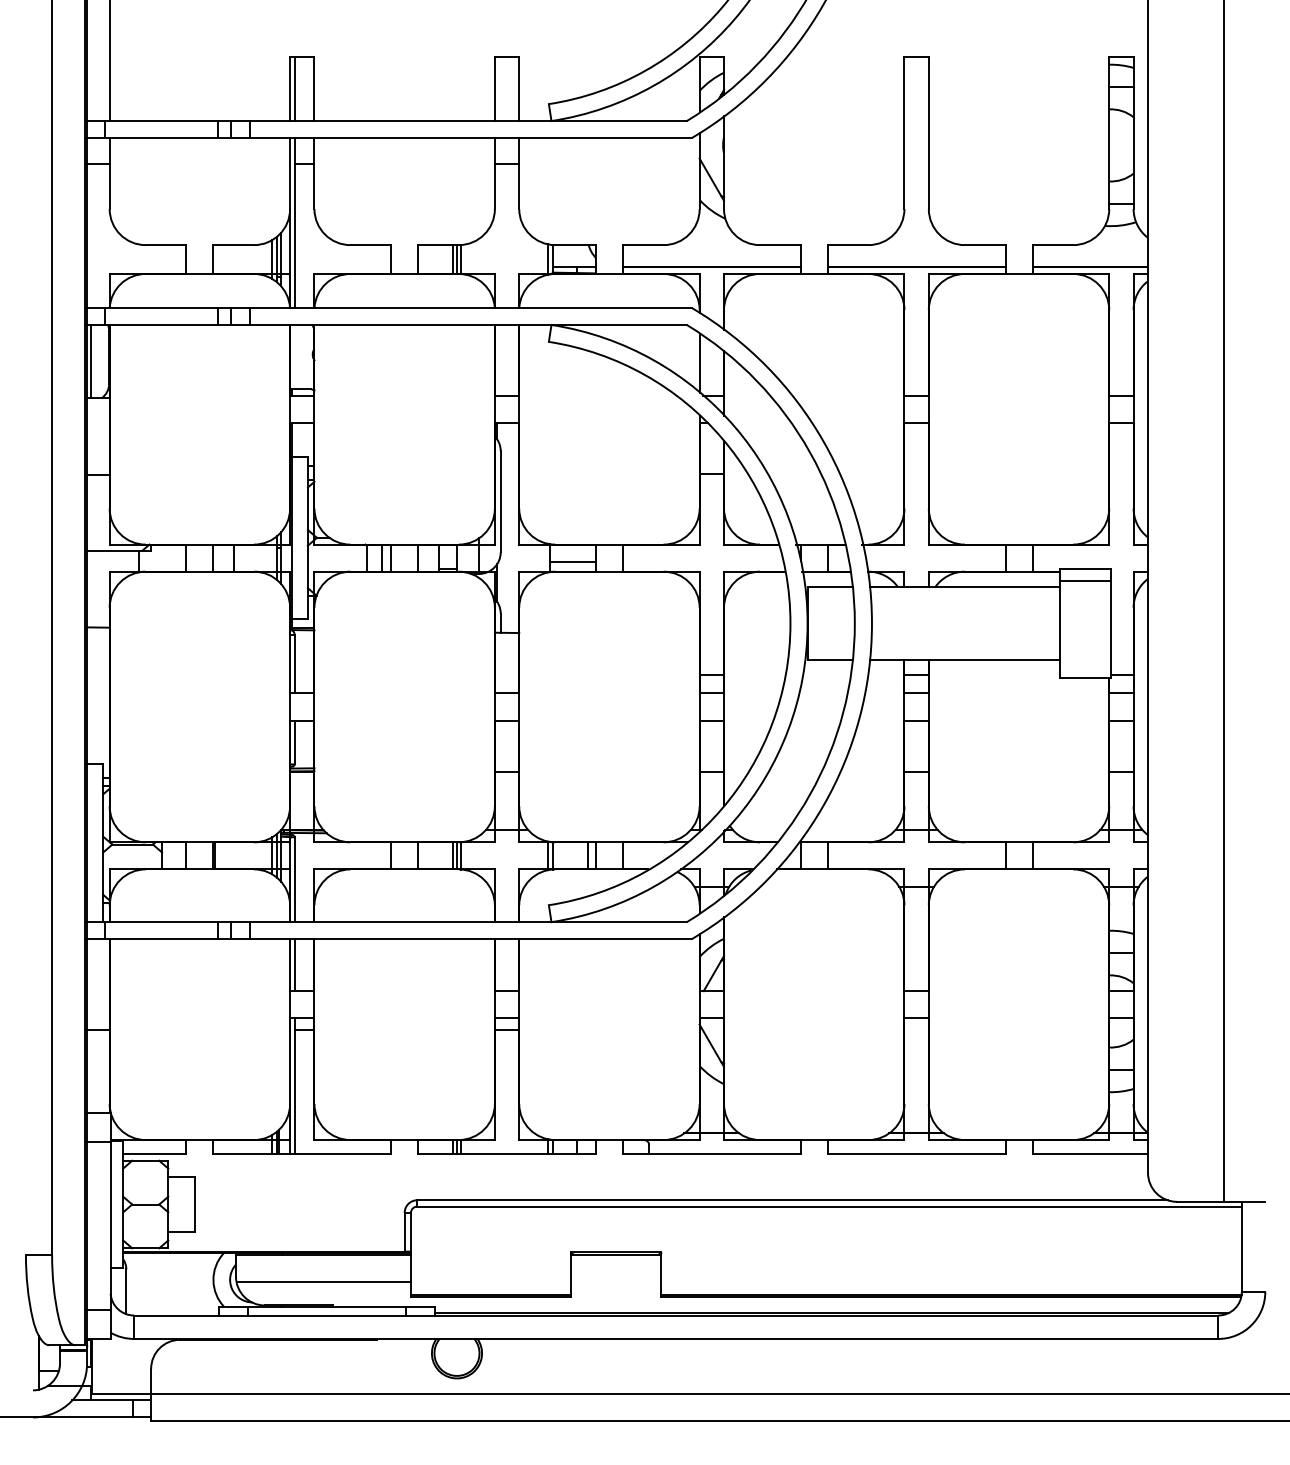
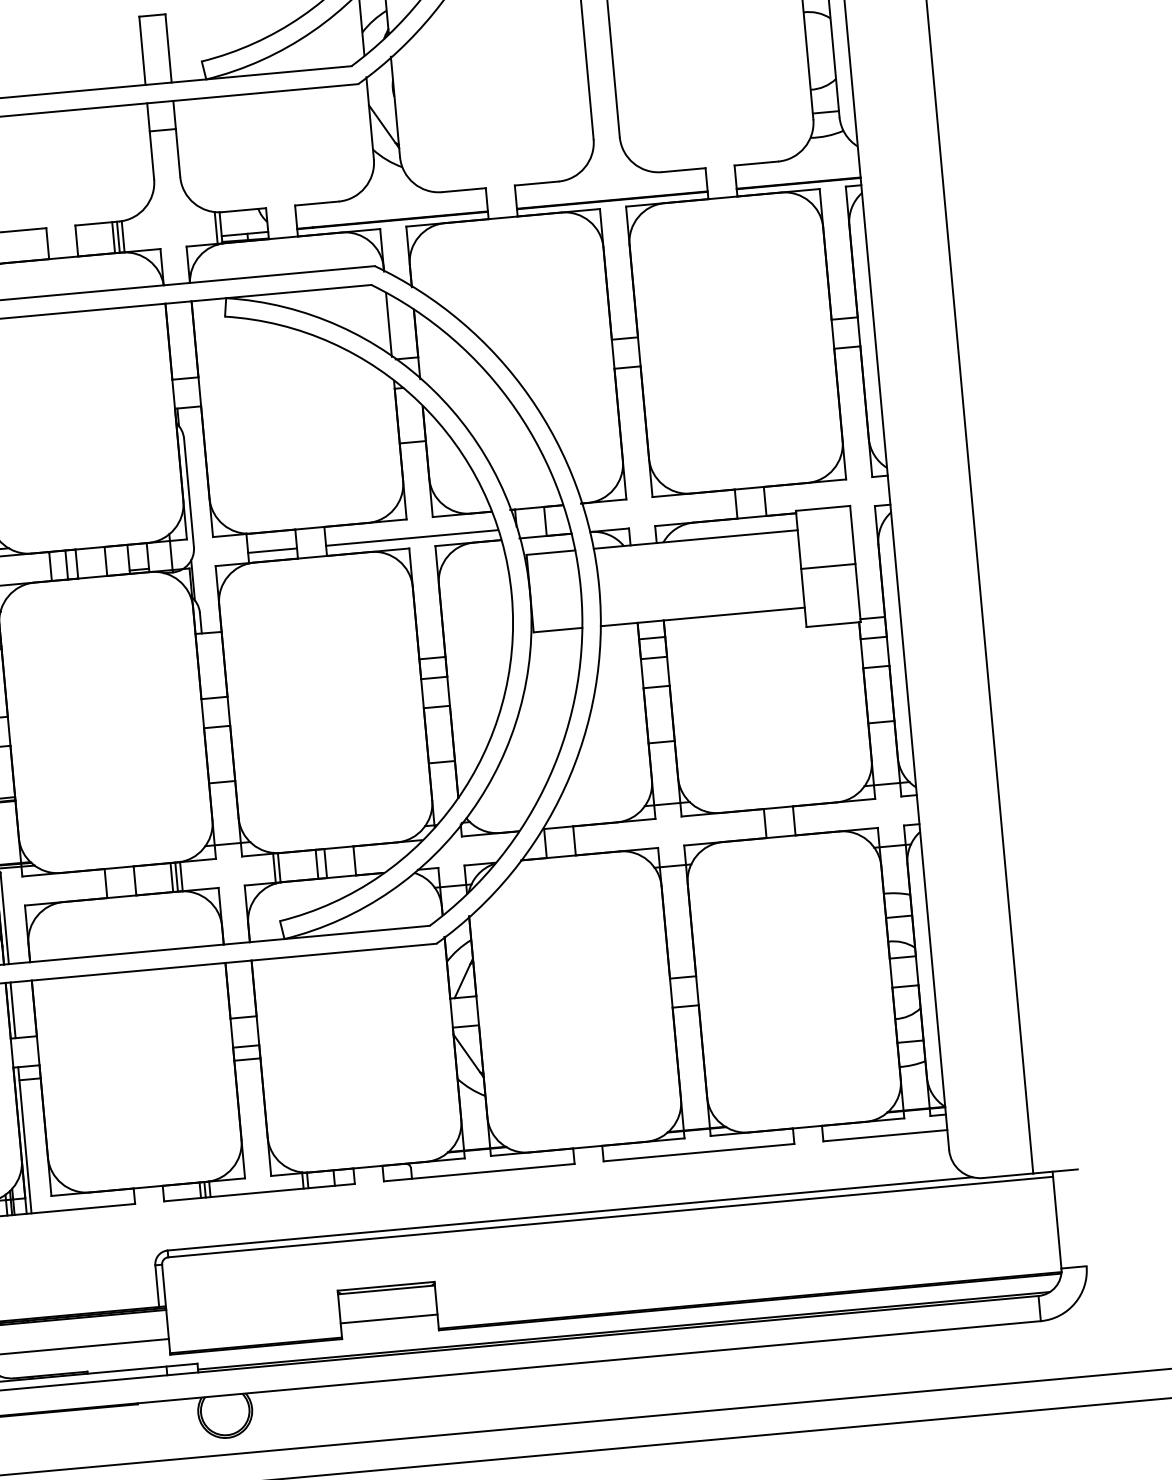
line: (702, 562) -> (411, 538), added
line: (1085, 580) -> (828, 566), moved
line: (616, 1282) -> (389, 1319), added

